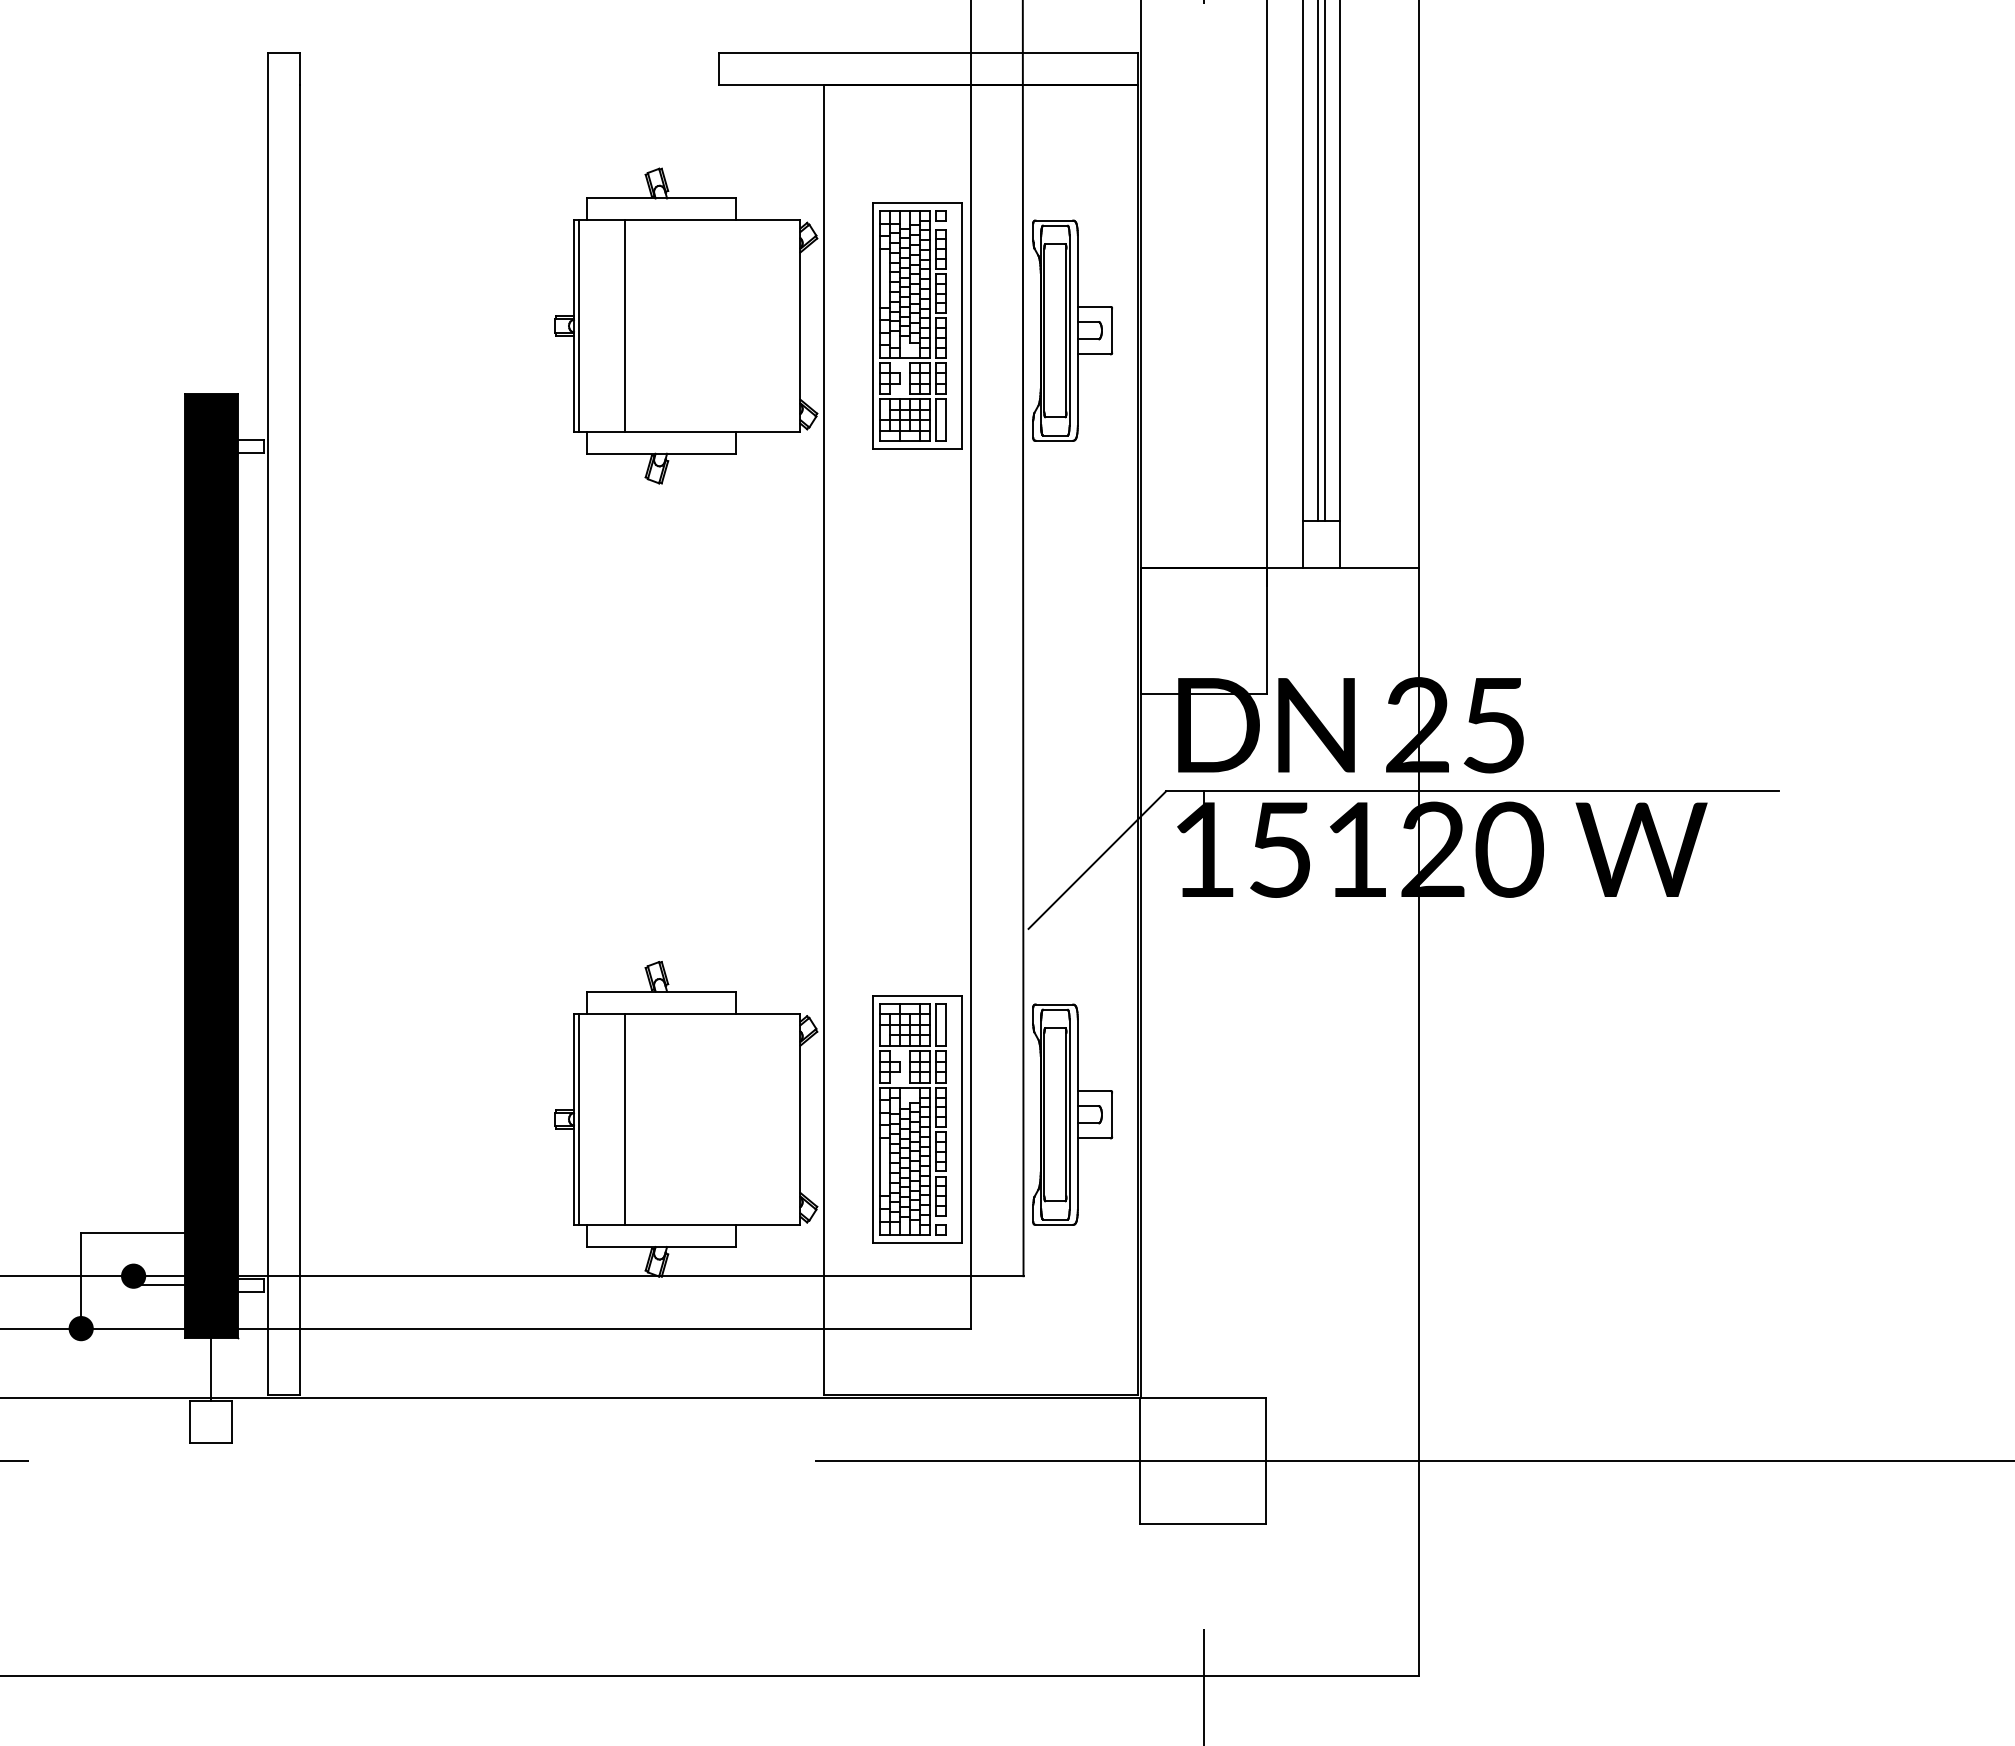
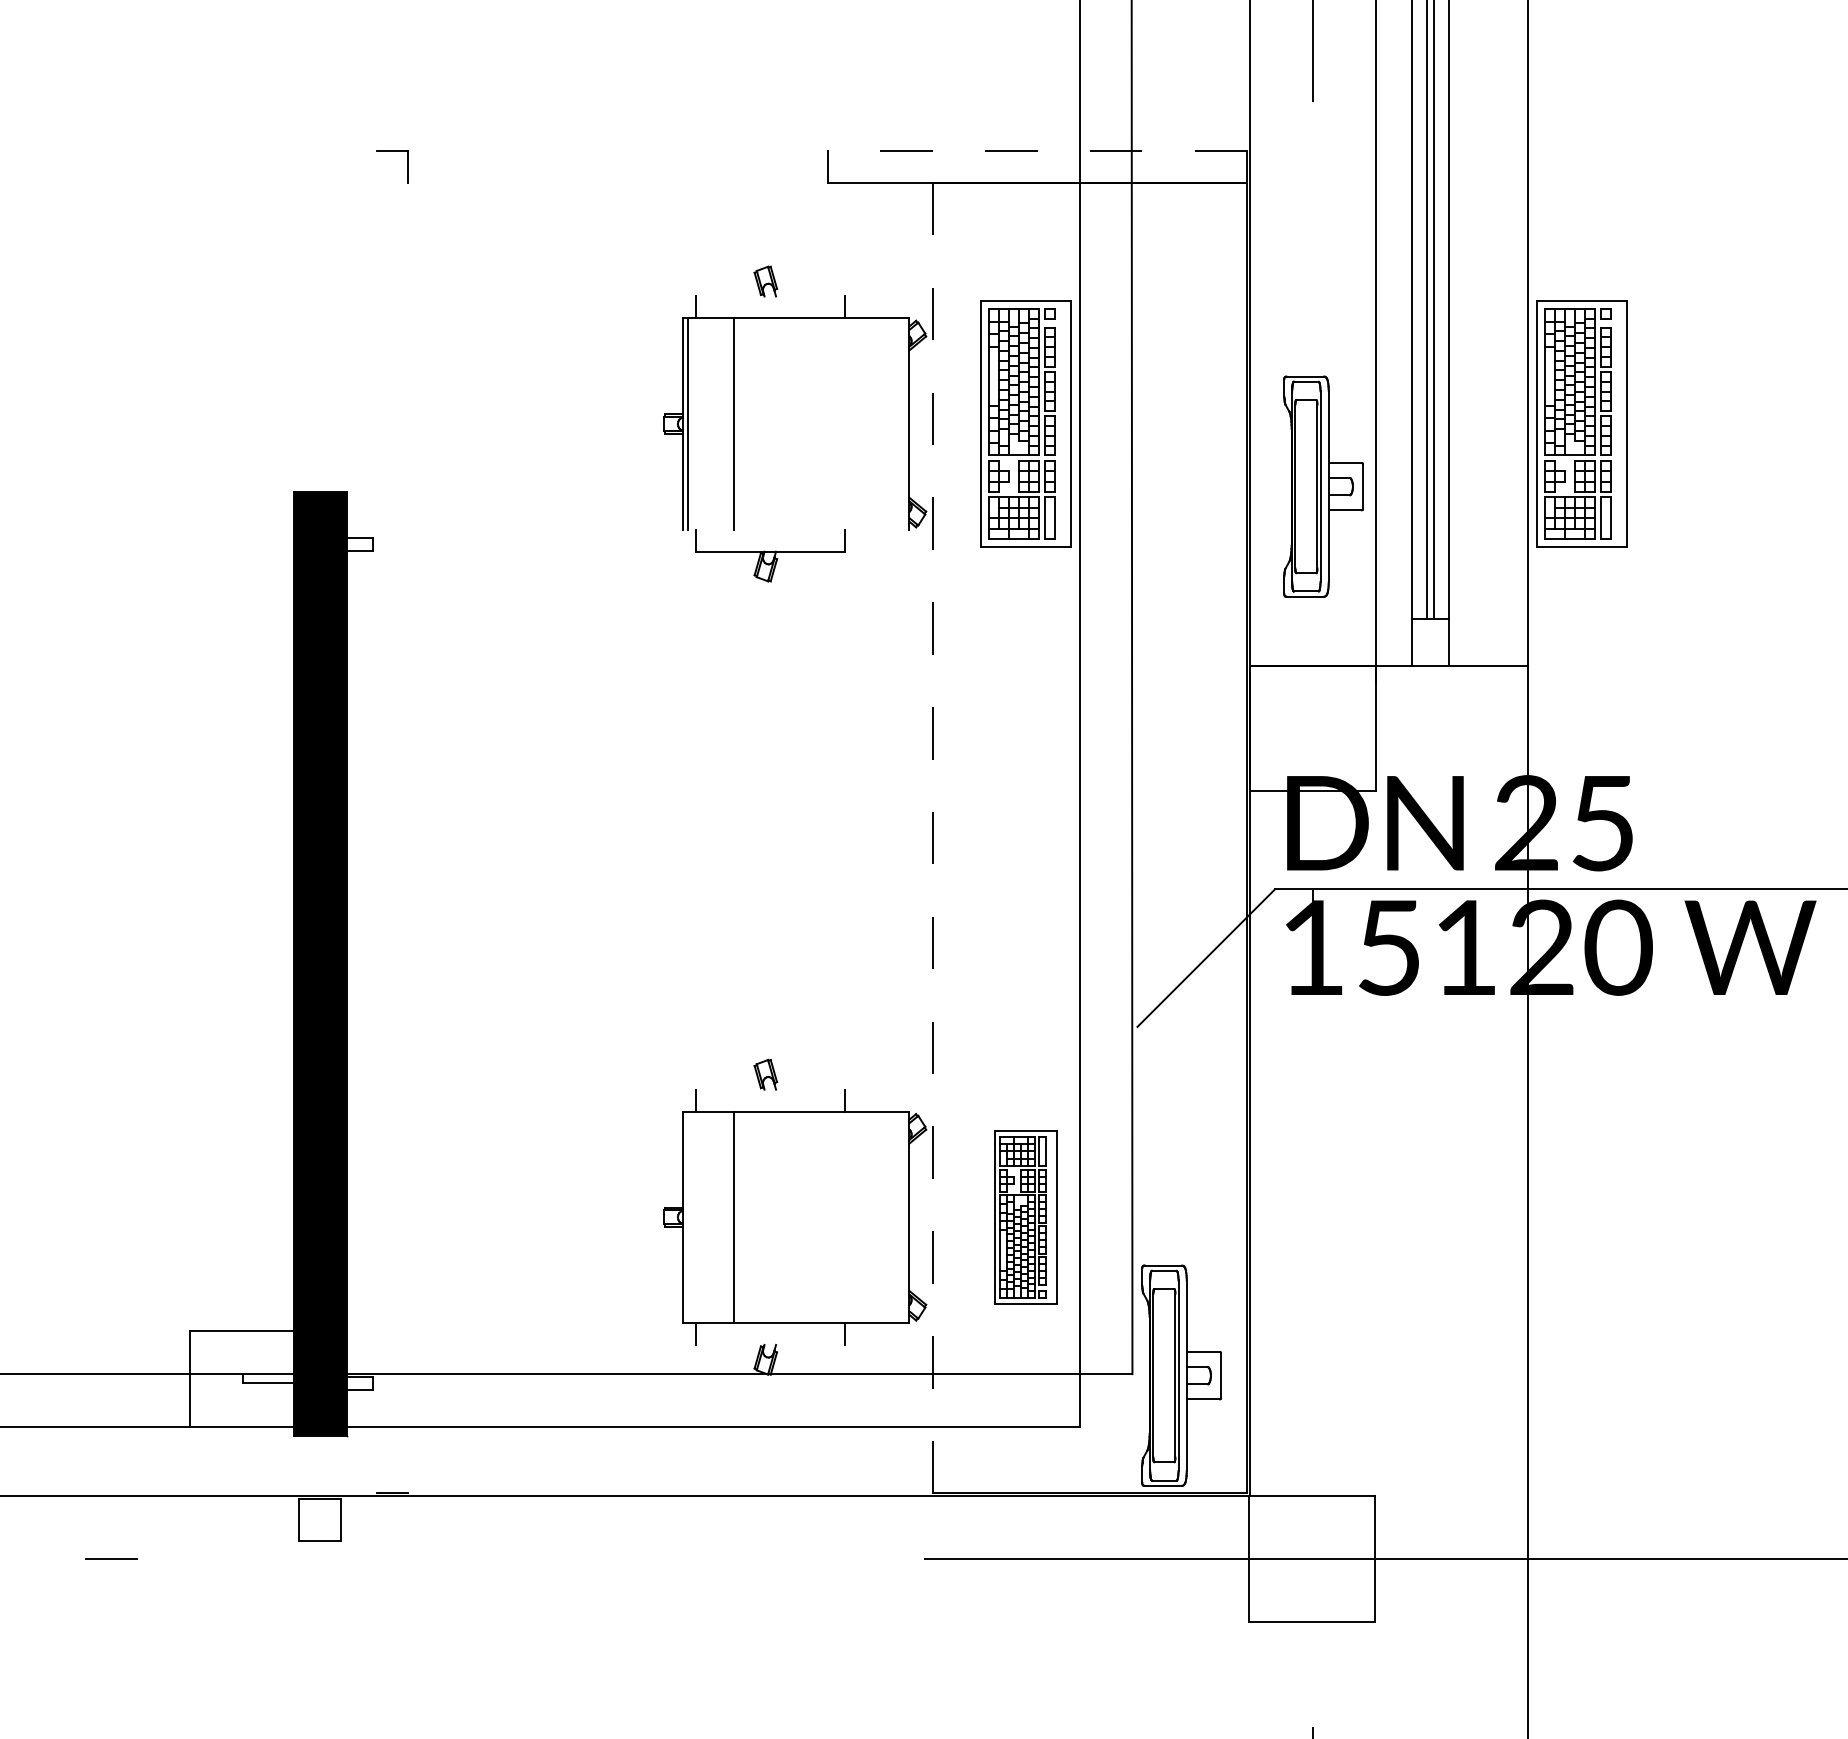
line: (928, 53) -> (1037, 151), solid -> dashed
line: (661, 198) -> (770, 296), removed
part: (1473, 325) -> (1582, 423), added
part: (1072, 330) -> (1323, 486), moved
line: (687, 431) -> (796, 529), removed
line: (268, 724) -> (377, 822), removed
line: (299, 739) -> (408, 837), removed
line: (823, 740) -> (932, 838), solid -> dashed
line: (661, 991) -> (770, 1089), removed
part: (1072, 1114) -> (1181, 1375), moved
line: (579, 1118) -> (688, 1216), removed
part: (917, 1119) -> (1026, 1217), size x0.7
line: (661, 1246) -> (770, 1344), removed
fill: (133, 1275) -> (242, 1373), removed
fill: (80, 1328) -> (189, 1426), removed
line: (211, 1368) -> (320, 1466), removed

